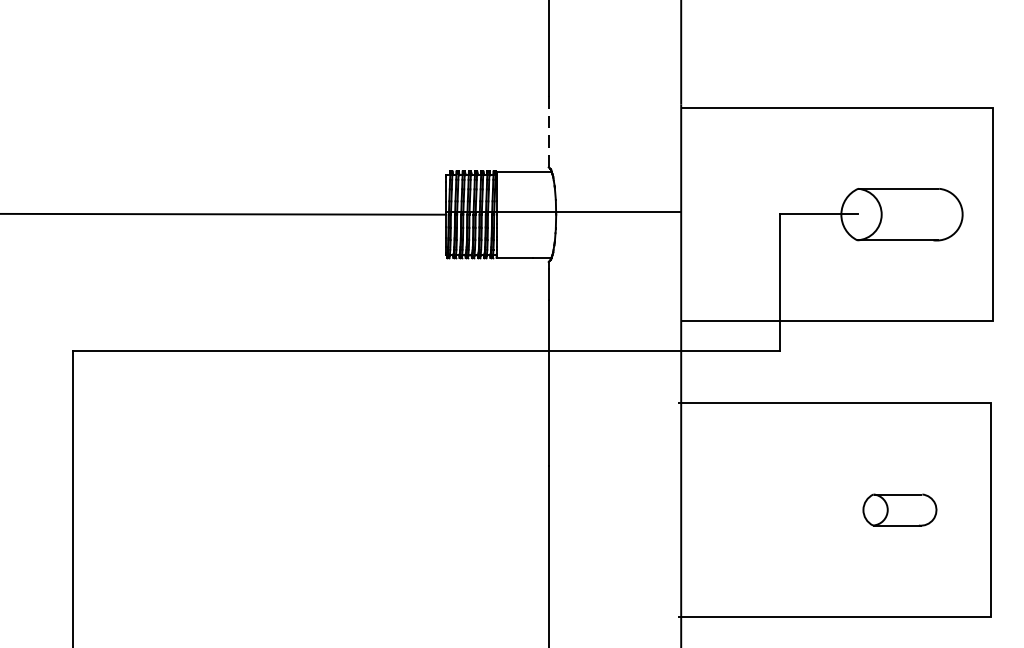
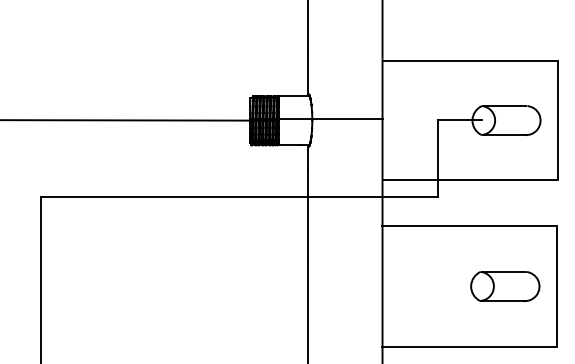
line: (549, 130) -> (308, 73), dashed -> solid
part: (900, 510) -> (505, 286), size x1.67

